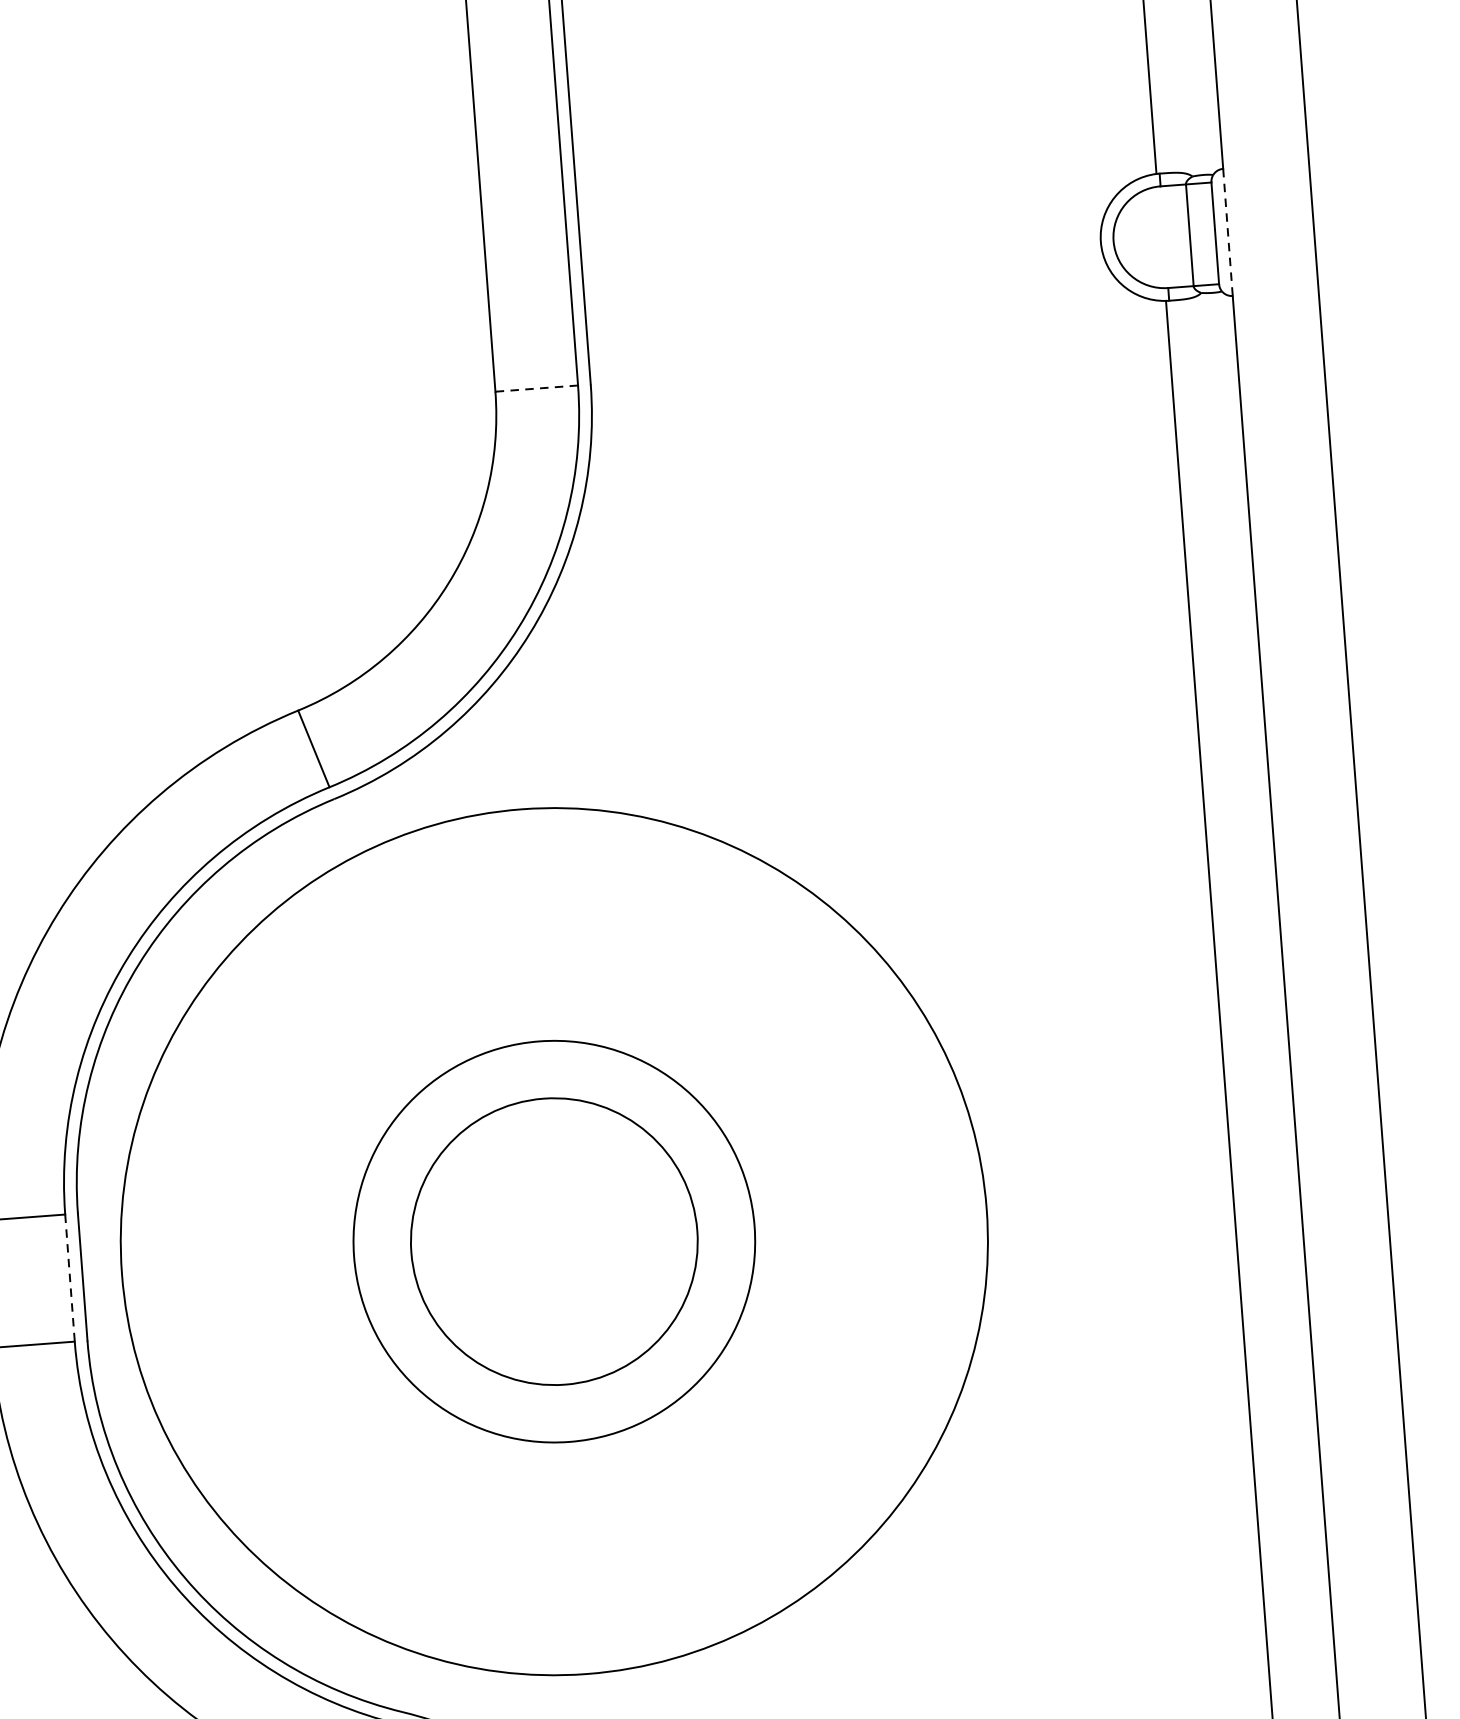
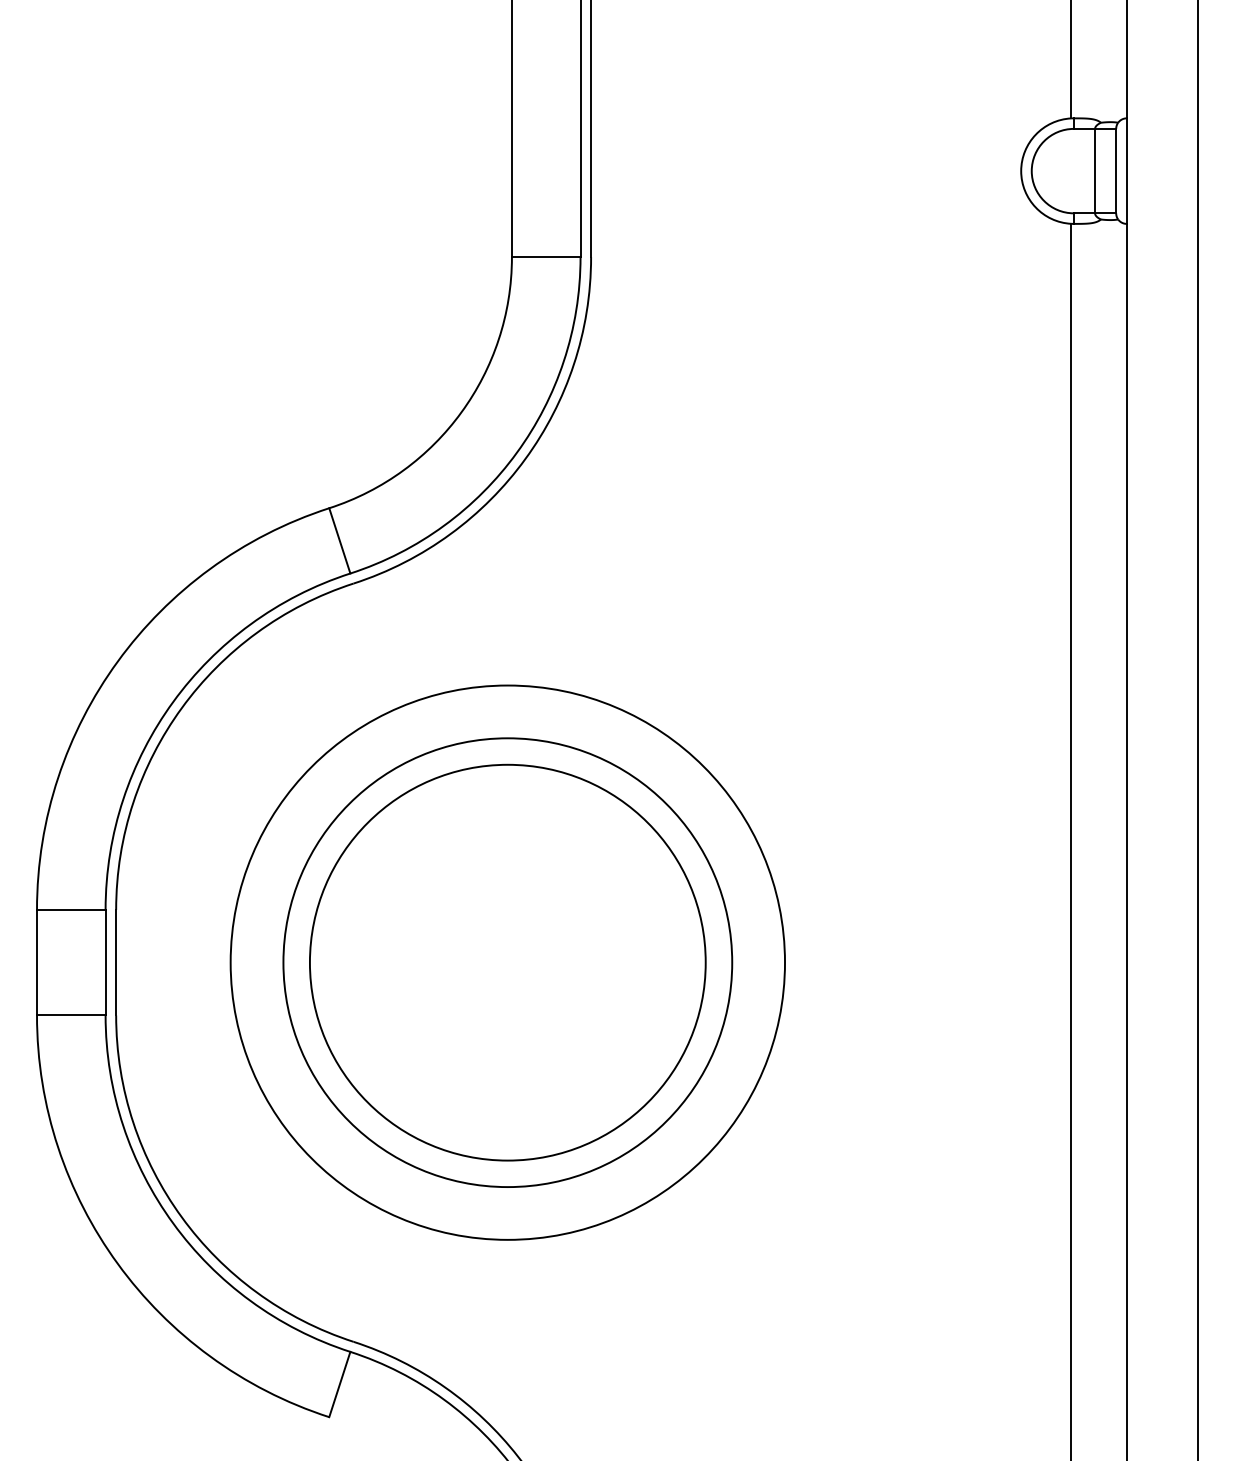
line: (1227, 232) -> (1126, 171), dashed -> solid
line: (535, 389) -> (545, 257), dashed -> solid
circle: (553, 1241) -> (507, 962), size x0.62
circle: (553, 1241) -> (507, 962), size x1.67
circle: (553, 1241) -> (507, 962), size x1.67
line: (69, 1277) -> (105, 962), dashed -> solid

